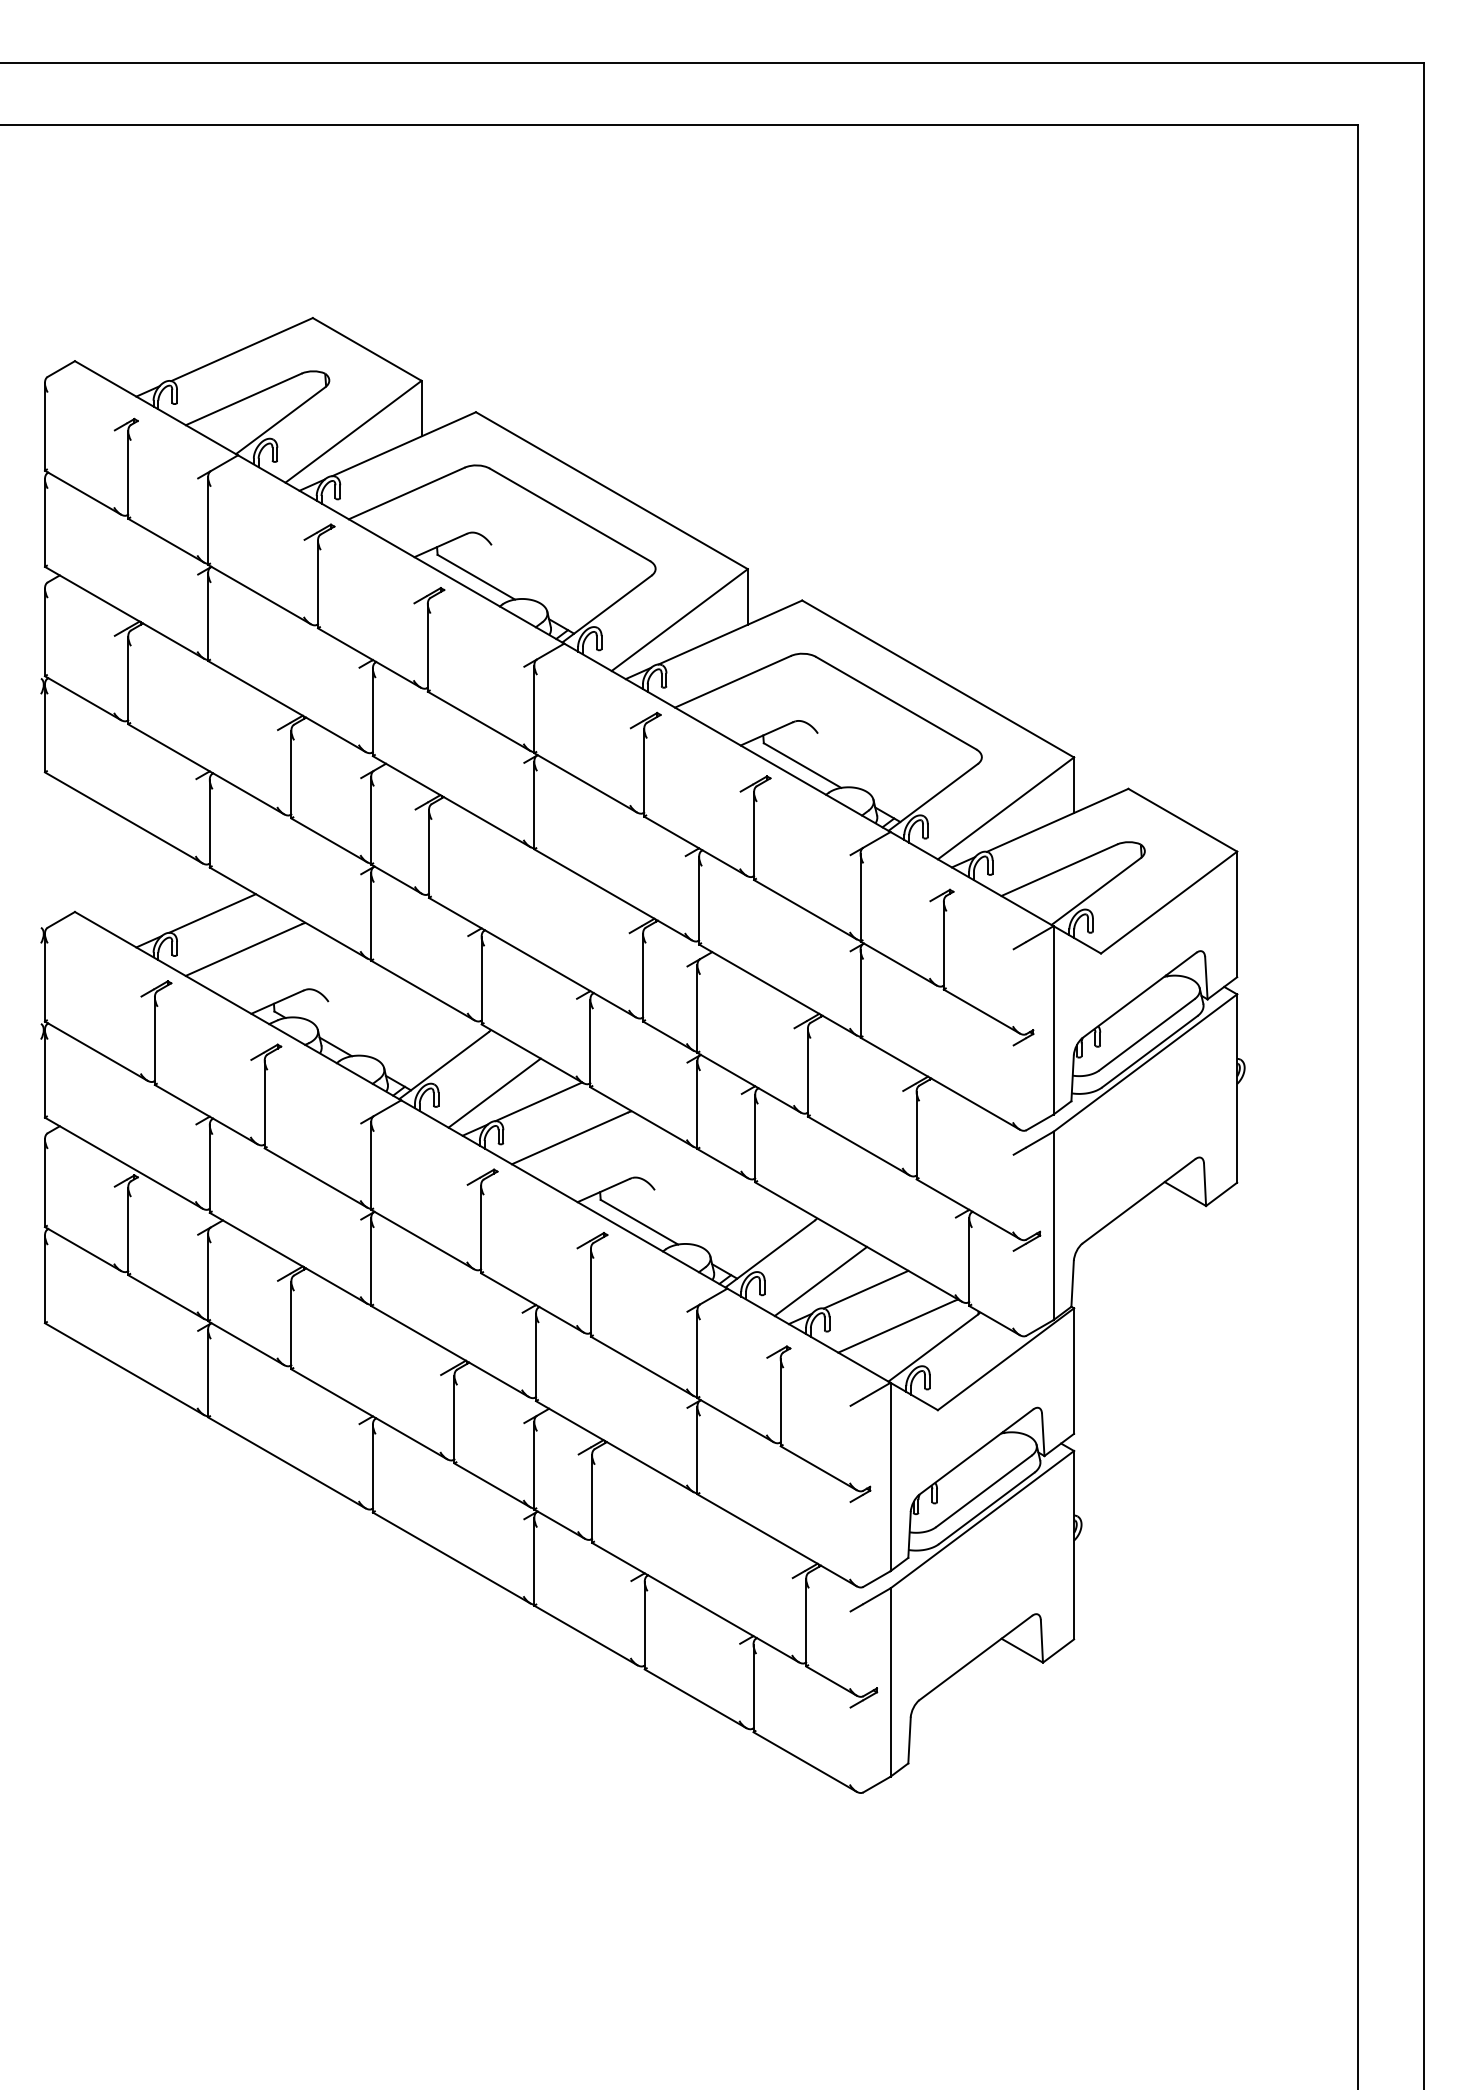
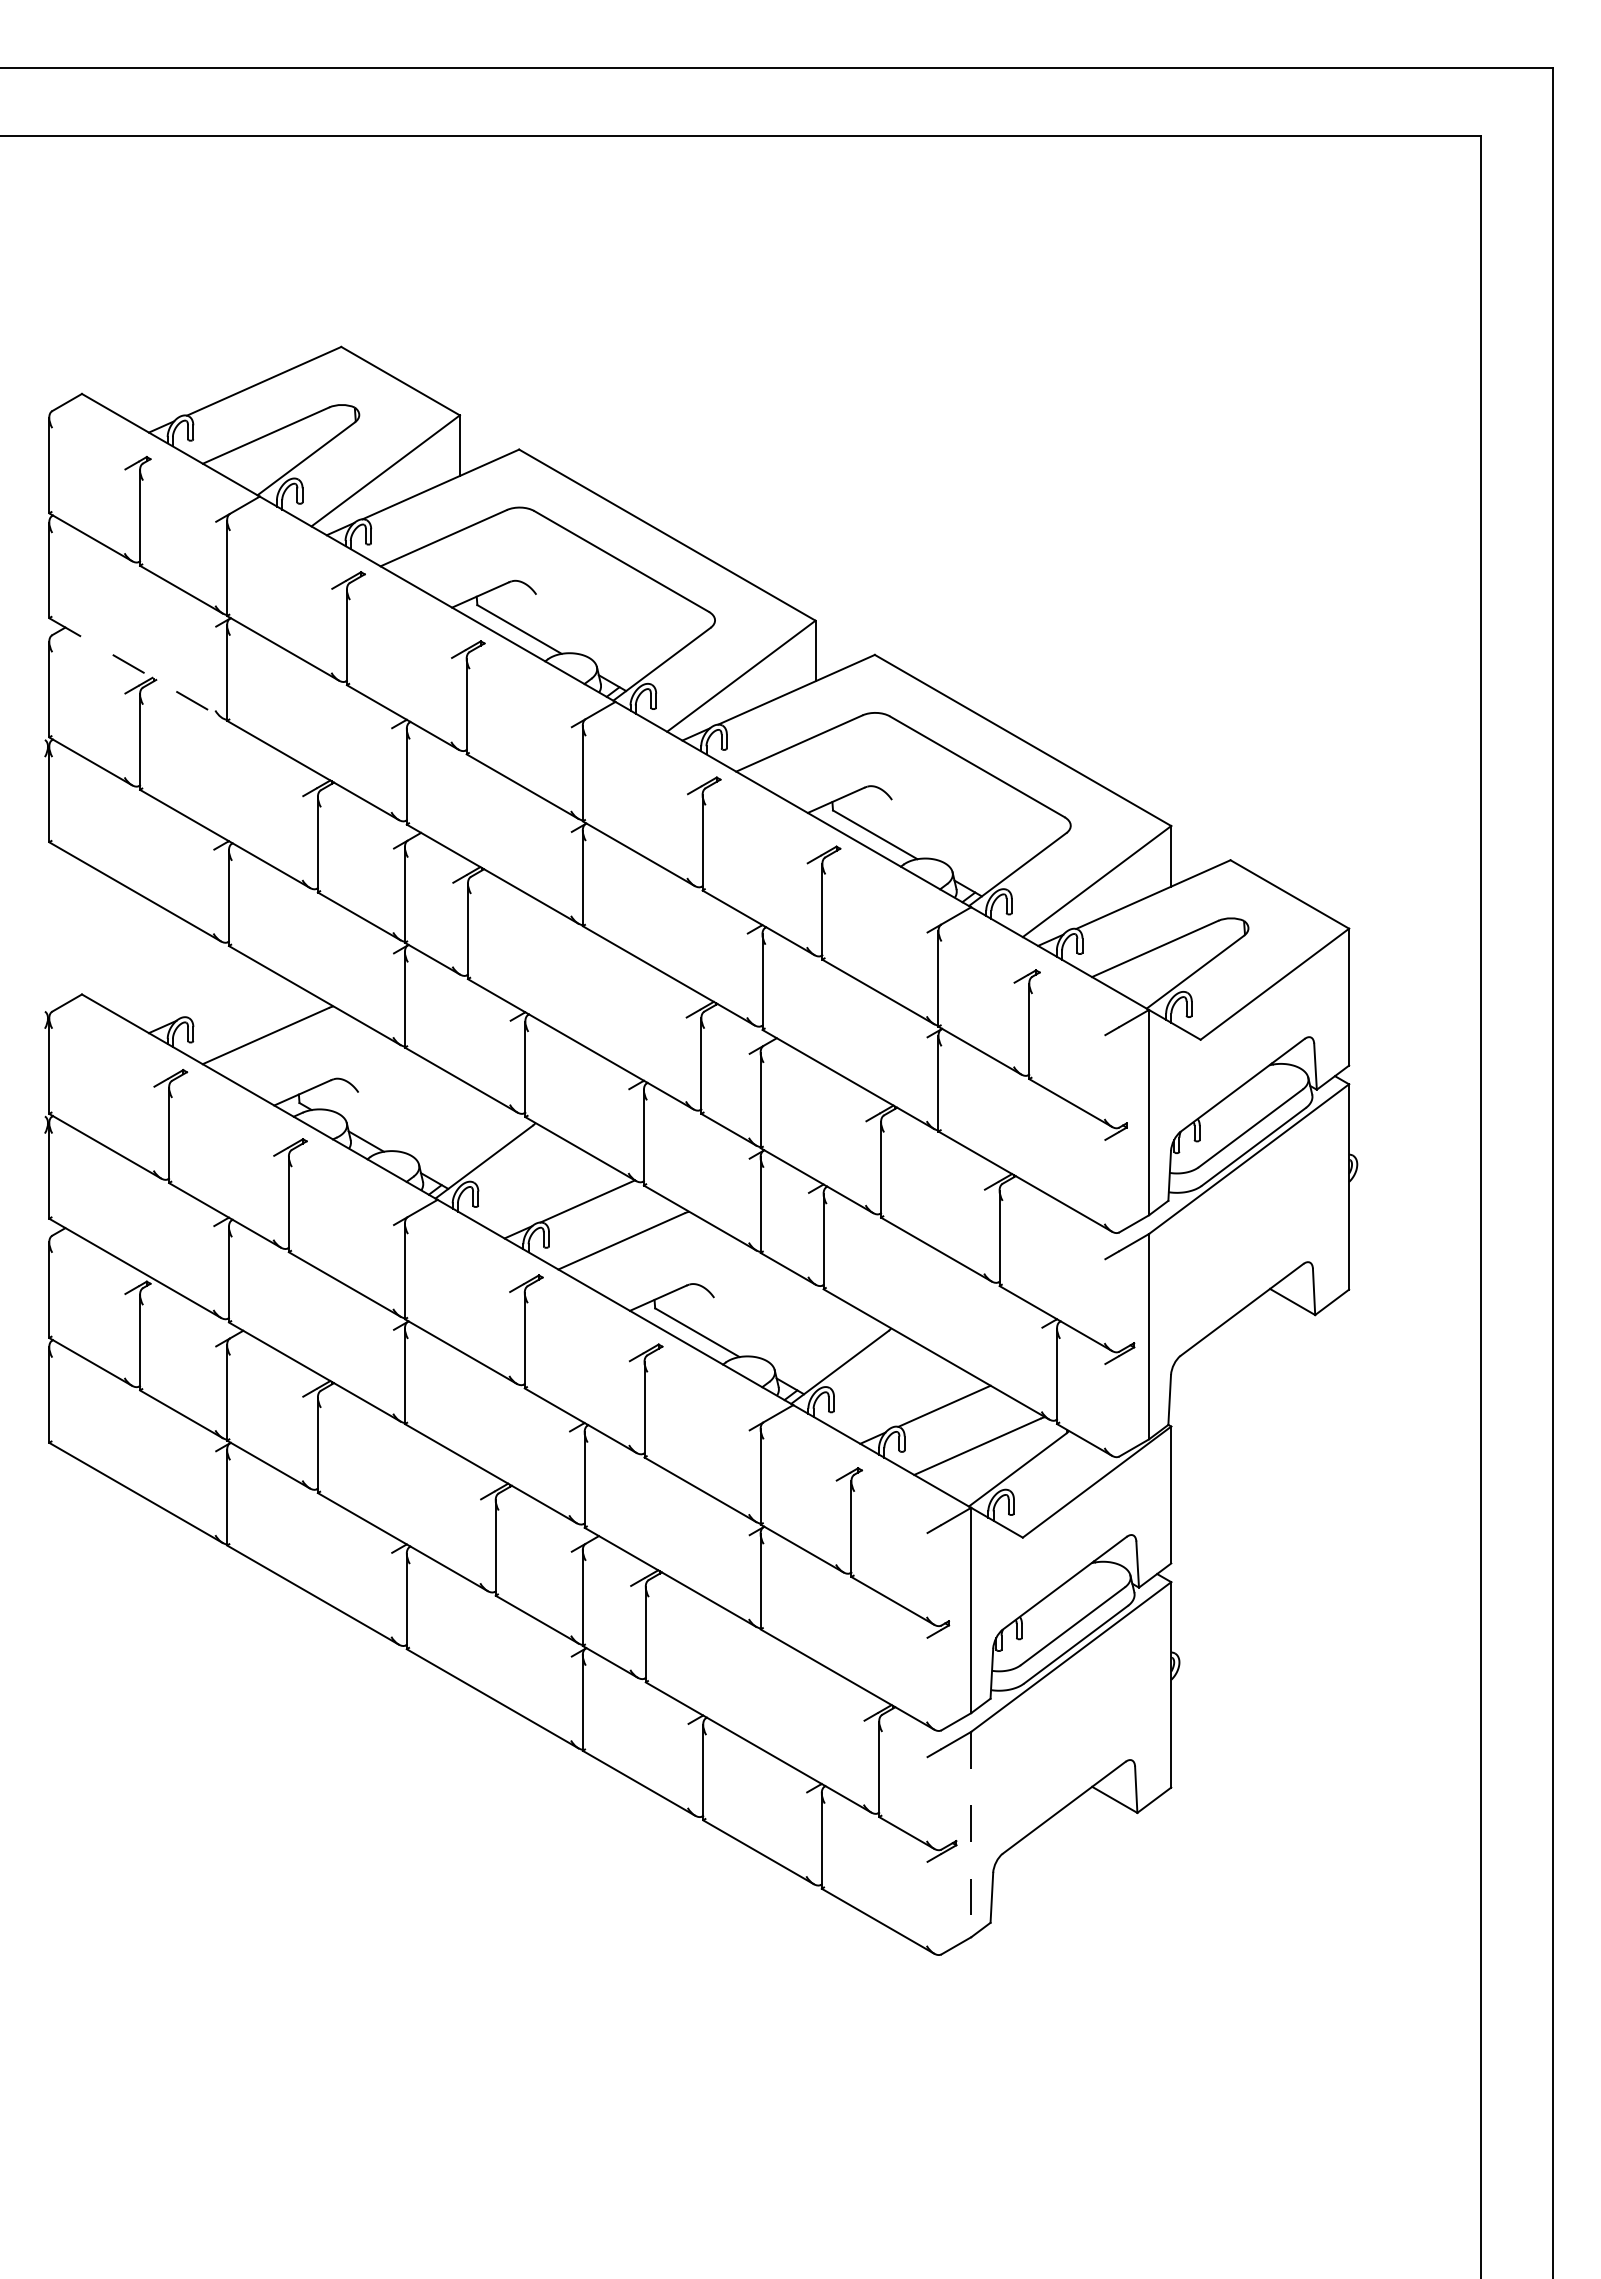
line: (124, 612) -> (136, 668), solid -> dashed
line: (212, 913) -> (231, 996), removed
line: (494, 1092) -> (539, 1191), removed
line: (820, 1280) -> (894, 1396), removed
line: (890, 1682) -> (971, 1834), solid -> dashed

